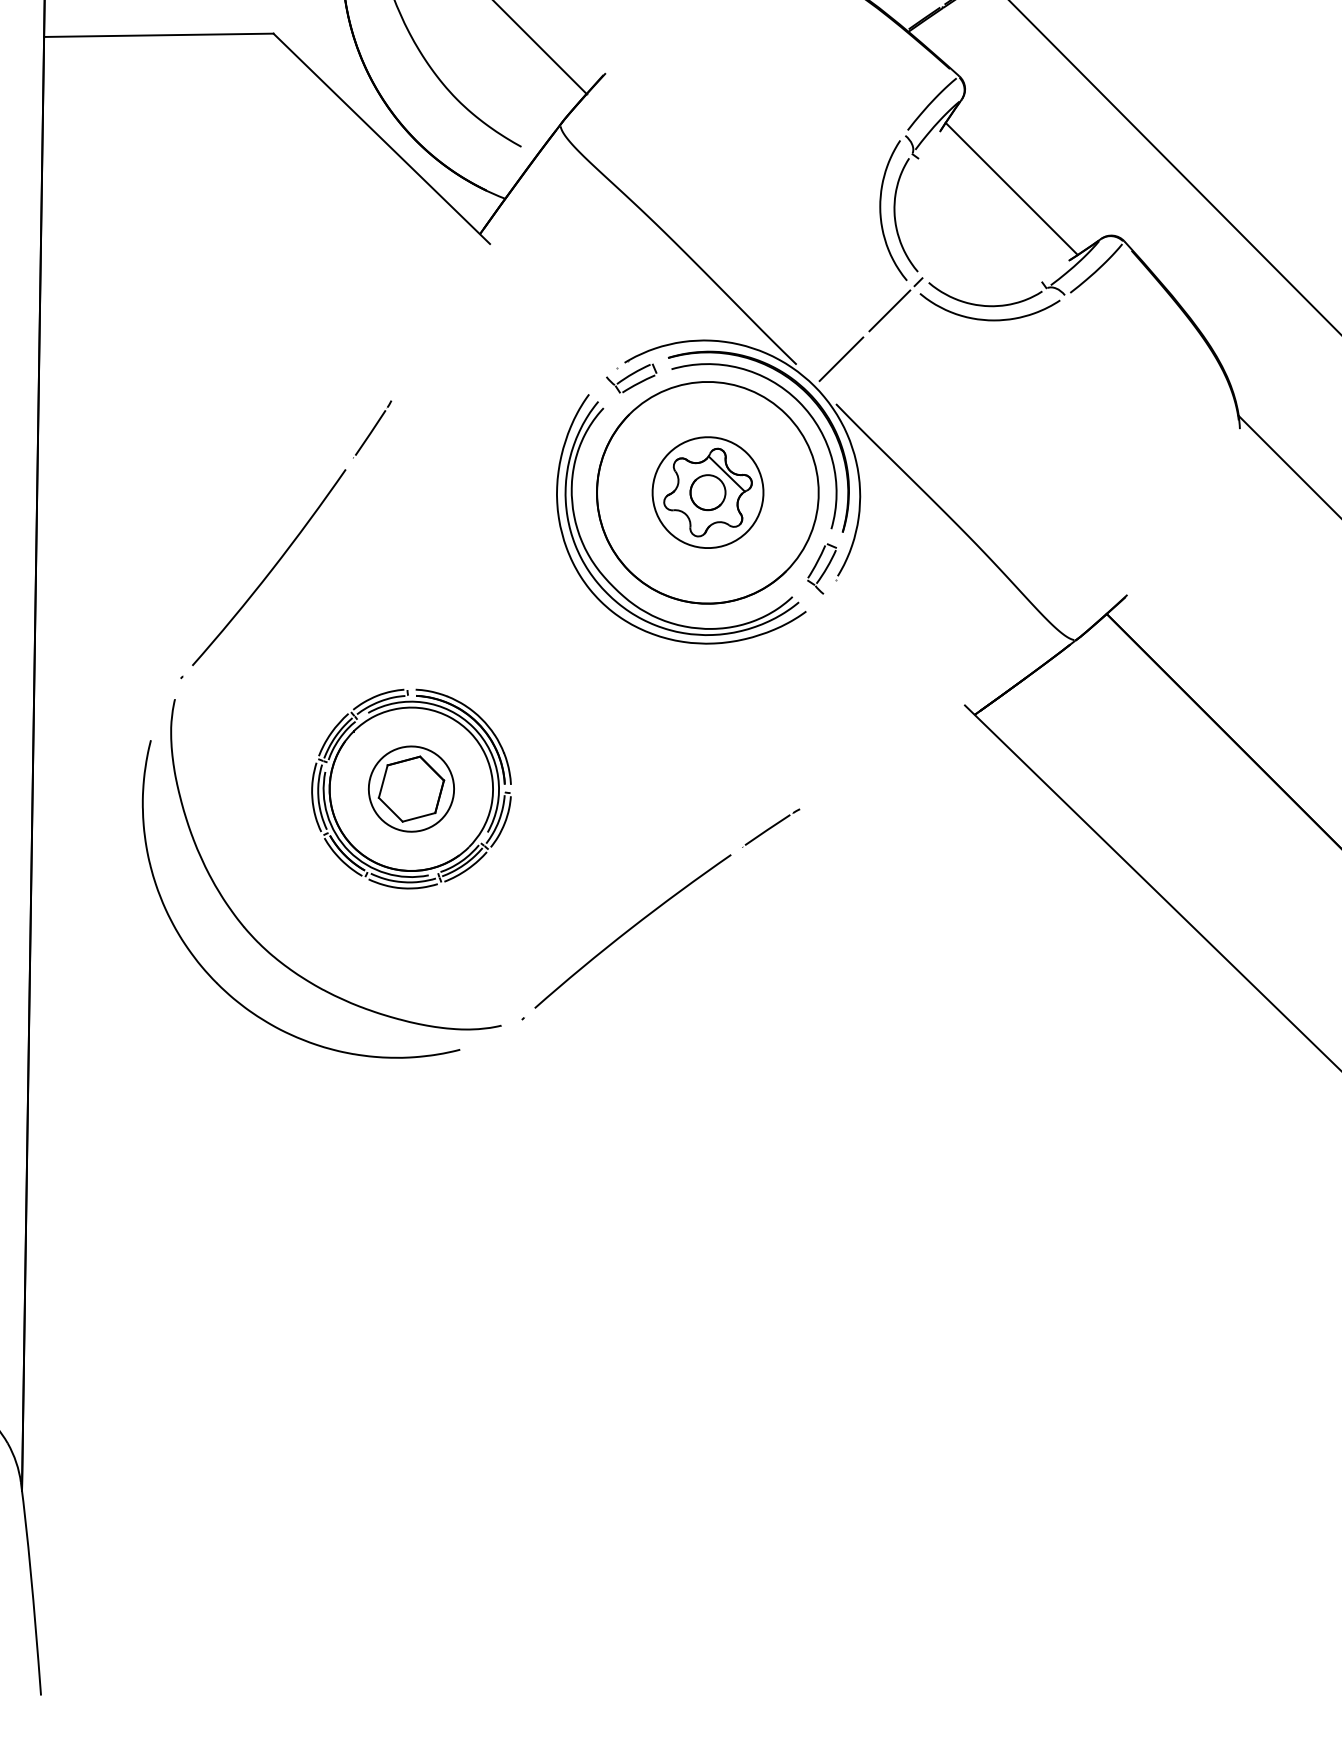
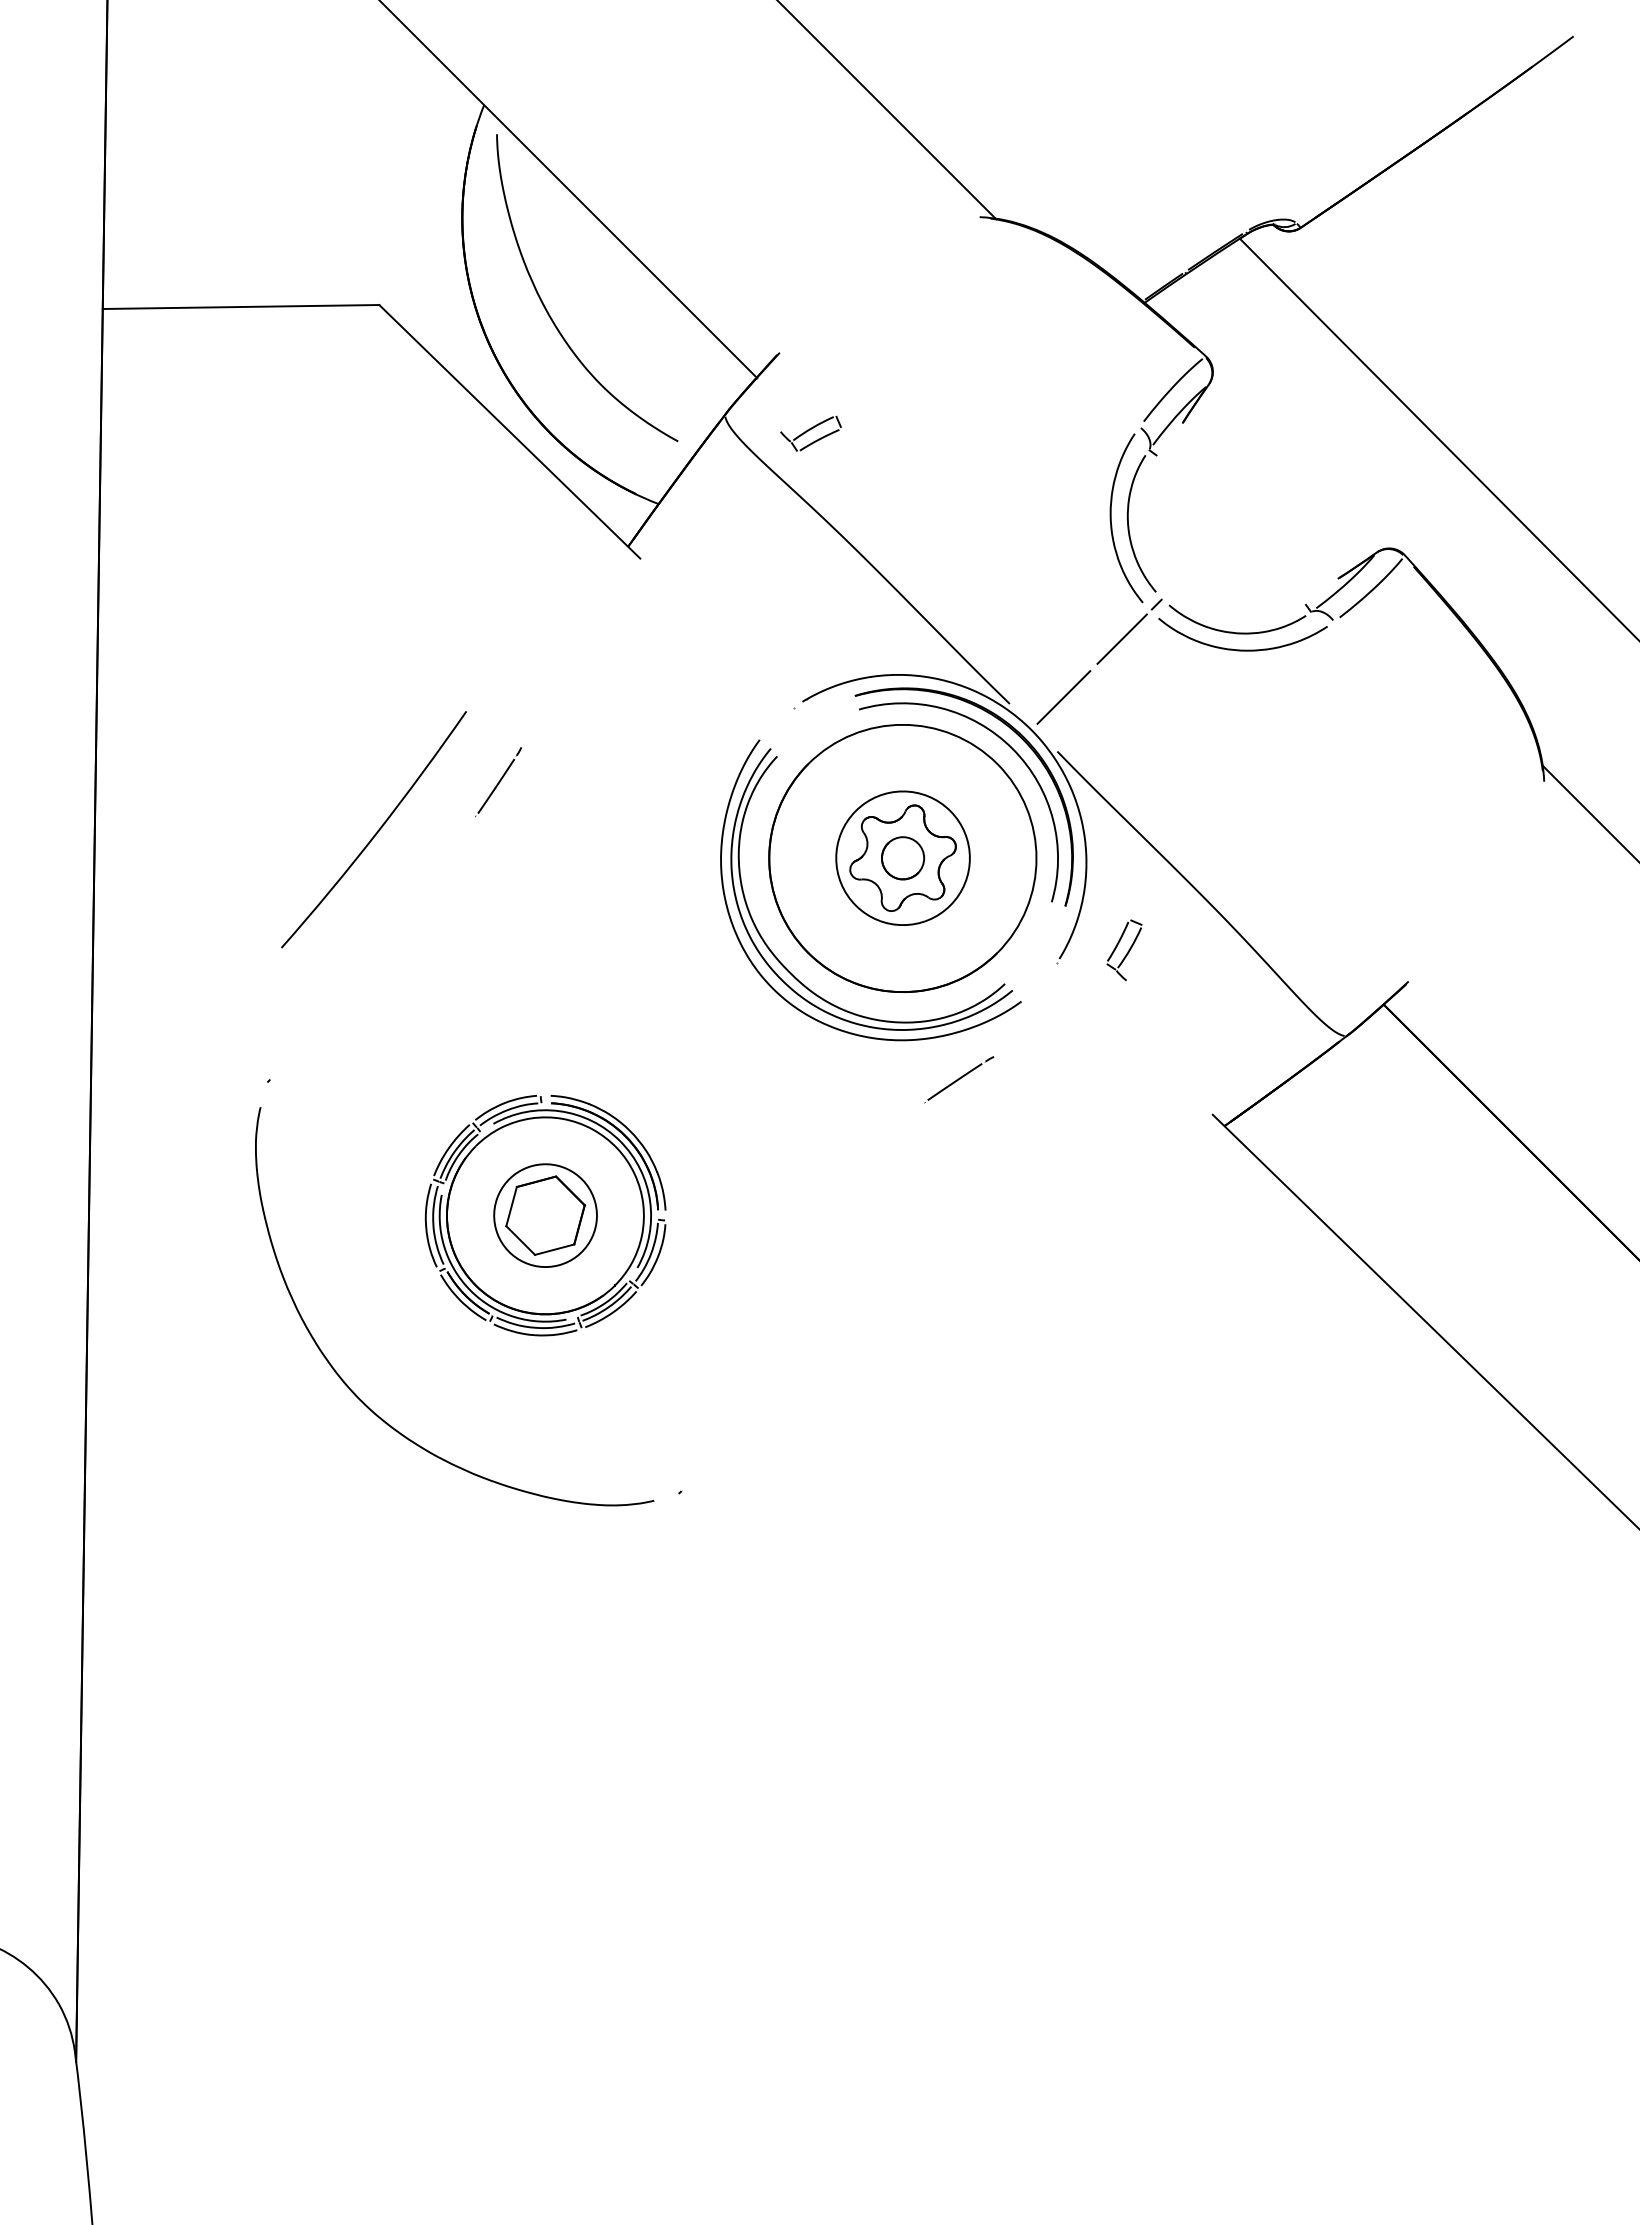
line: (1011, 188) -> (1268, 491), removed
part: (631, 378) -> (810, 433), moved
line: (726, 473) -> (925, 835), removed
part: (822, 568) -> (1124, 949), moved
curve: (271, 569) -> (376, 831), moved
part: (771, 827) -> (959, 1079), moved
curve: (631, 929) -> (810, 1384), removed
curve: (217, 982) -> (311, 1448), removed

